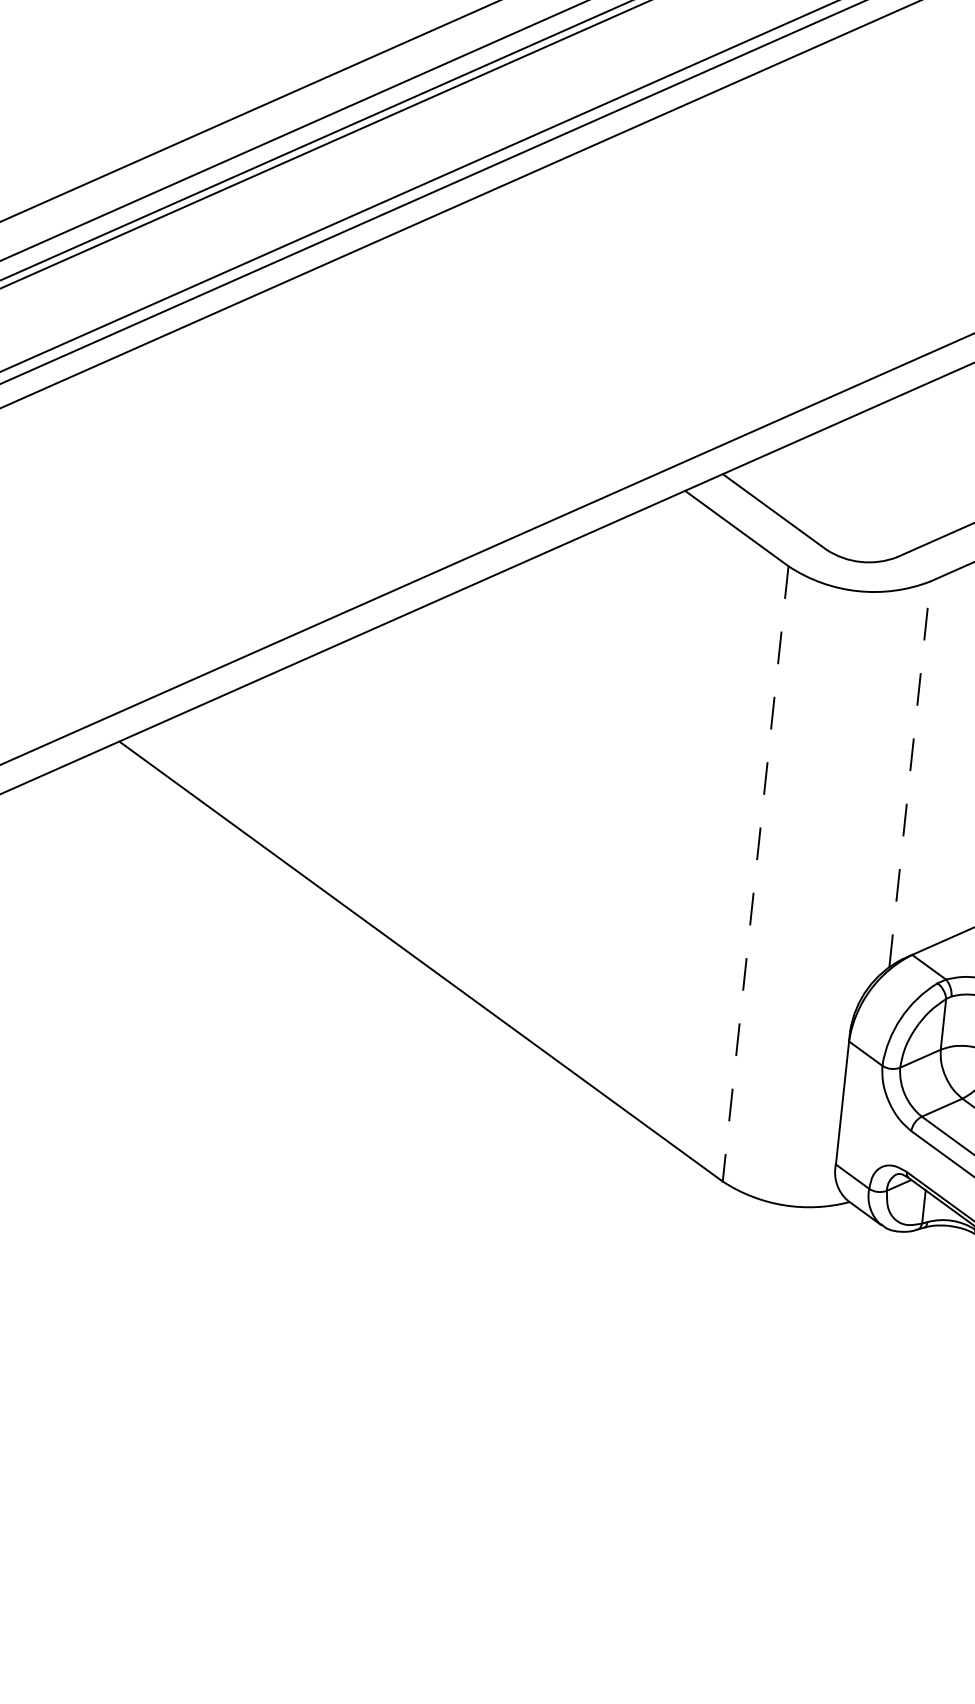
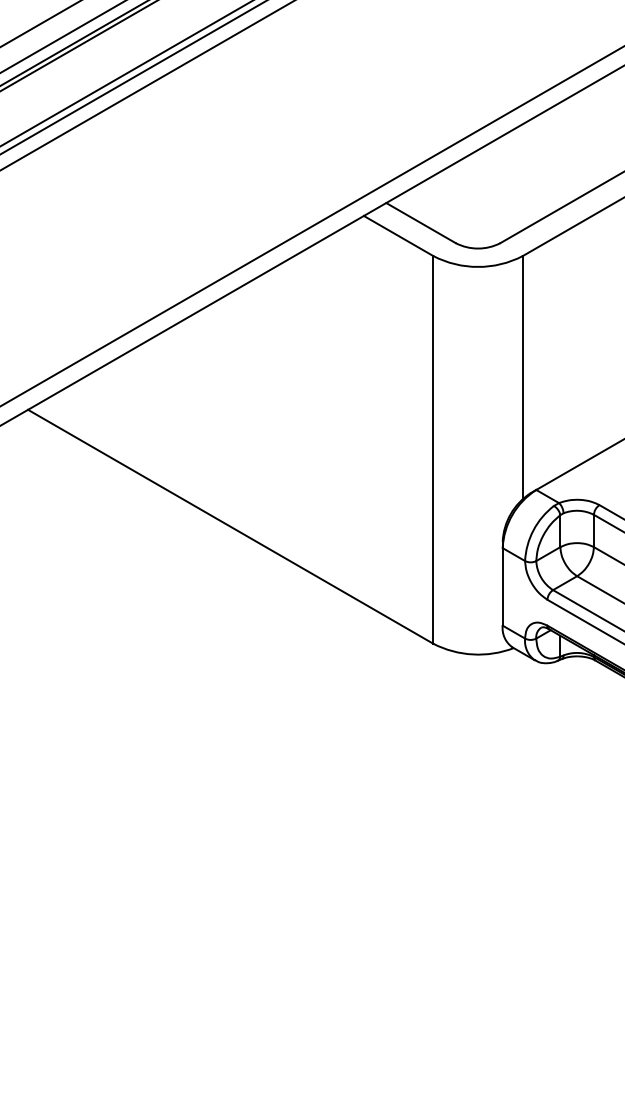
line: (909, 774) -> (522, 377), dashed -> solid
line: (755, 873) -> (433, 449), dashed -> solid

